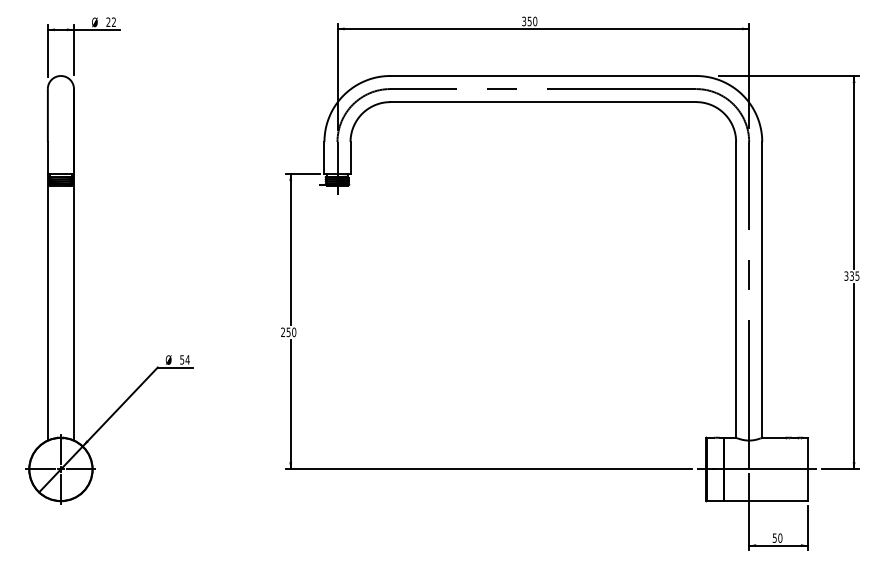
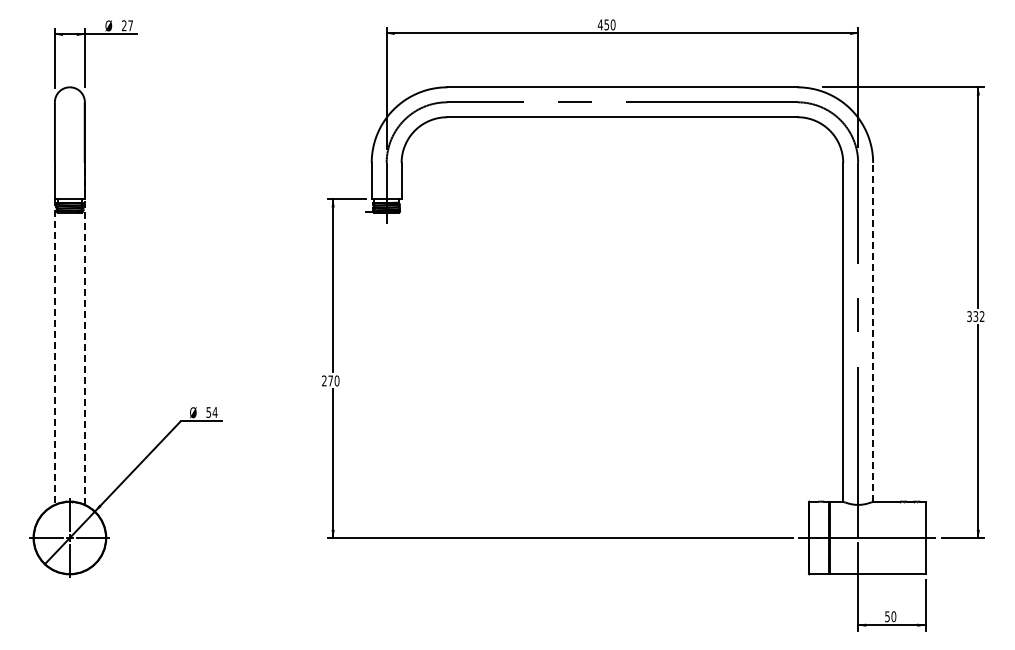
text: (523, 21) -> (599, 24), 350 -> 450
text: (113, 22) -> (130, 25), 22 -> 27
text: (856, 276) -> (981, 316), 335 -> 332
line: (73, 290) -> (84, 333), solid -> dashed
line: (762, 290) -> (873, 332), solid -> dashed
line: (47, 307) -> (54, 352), solid -> dashed
text: (288, 331) -> (330, 380), 250 -> 270

